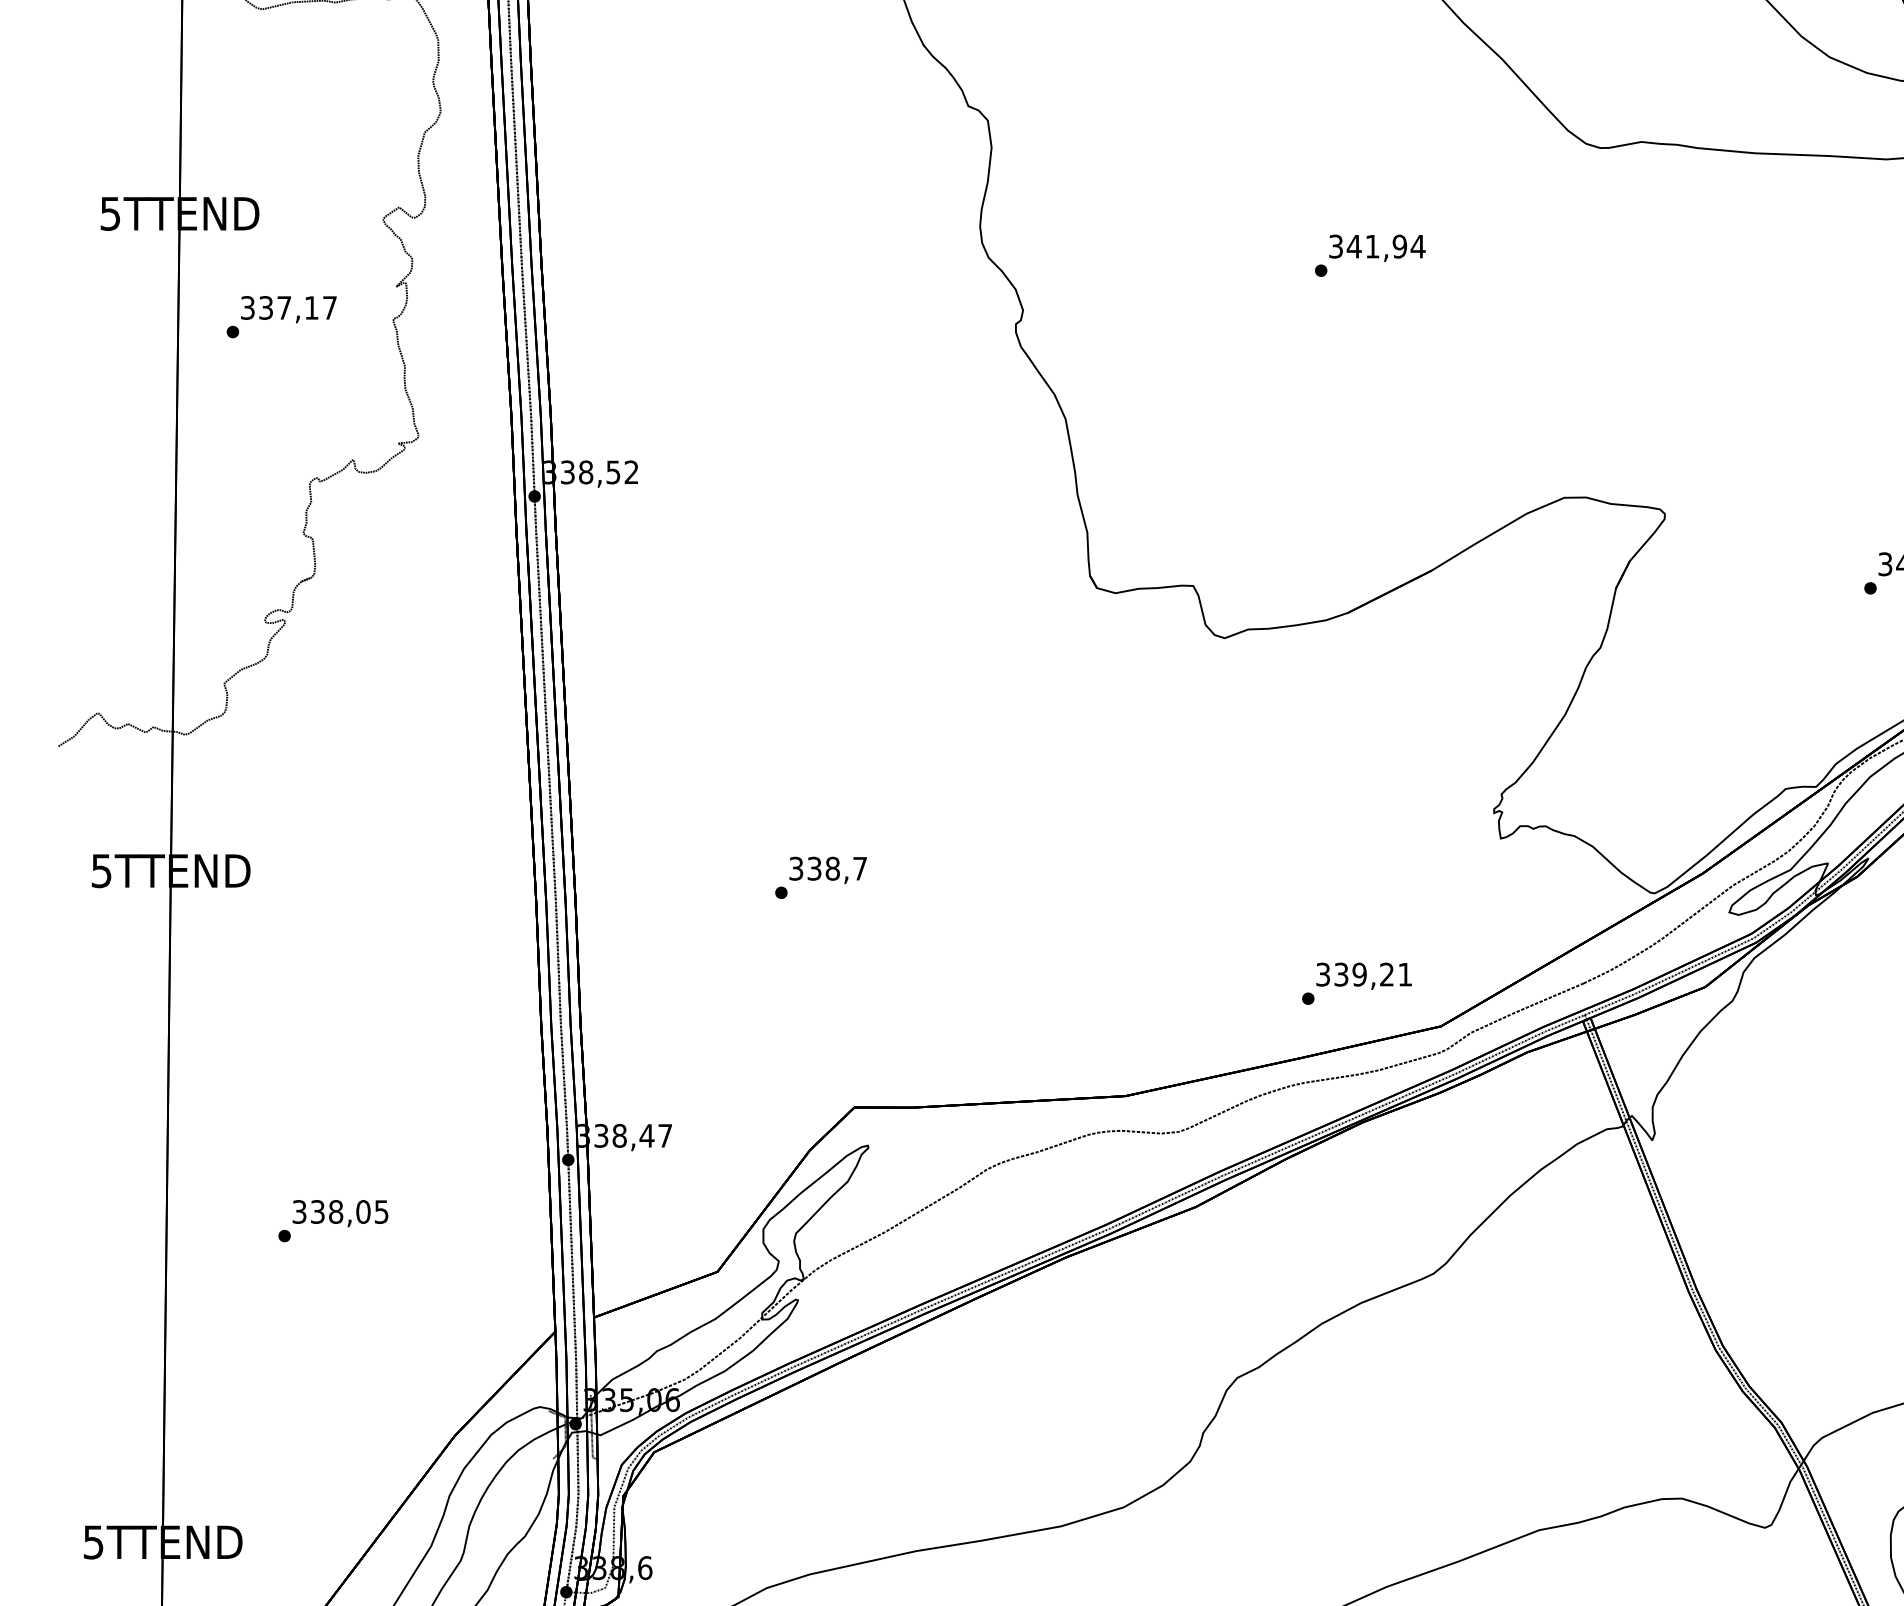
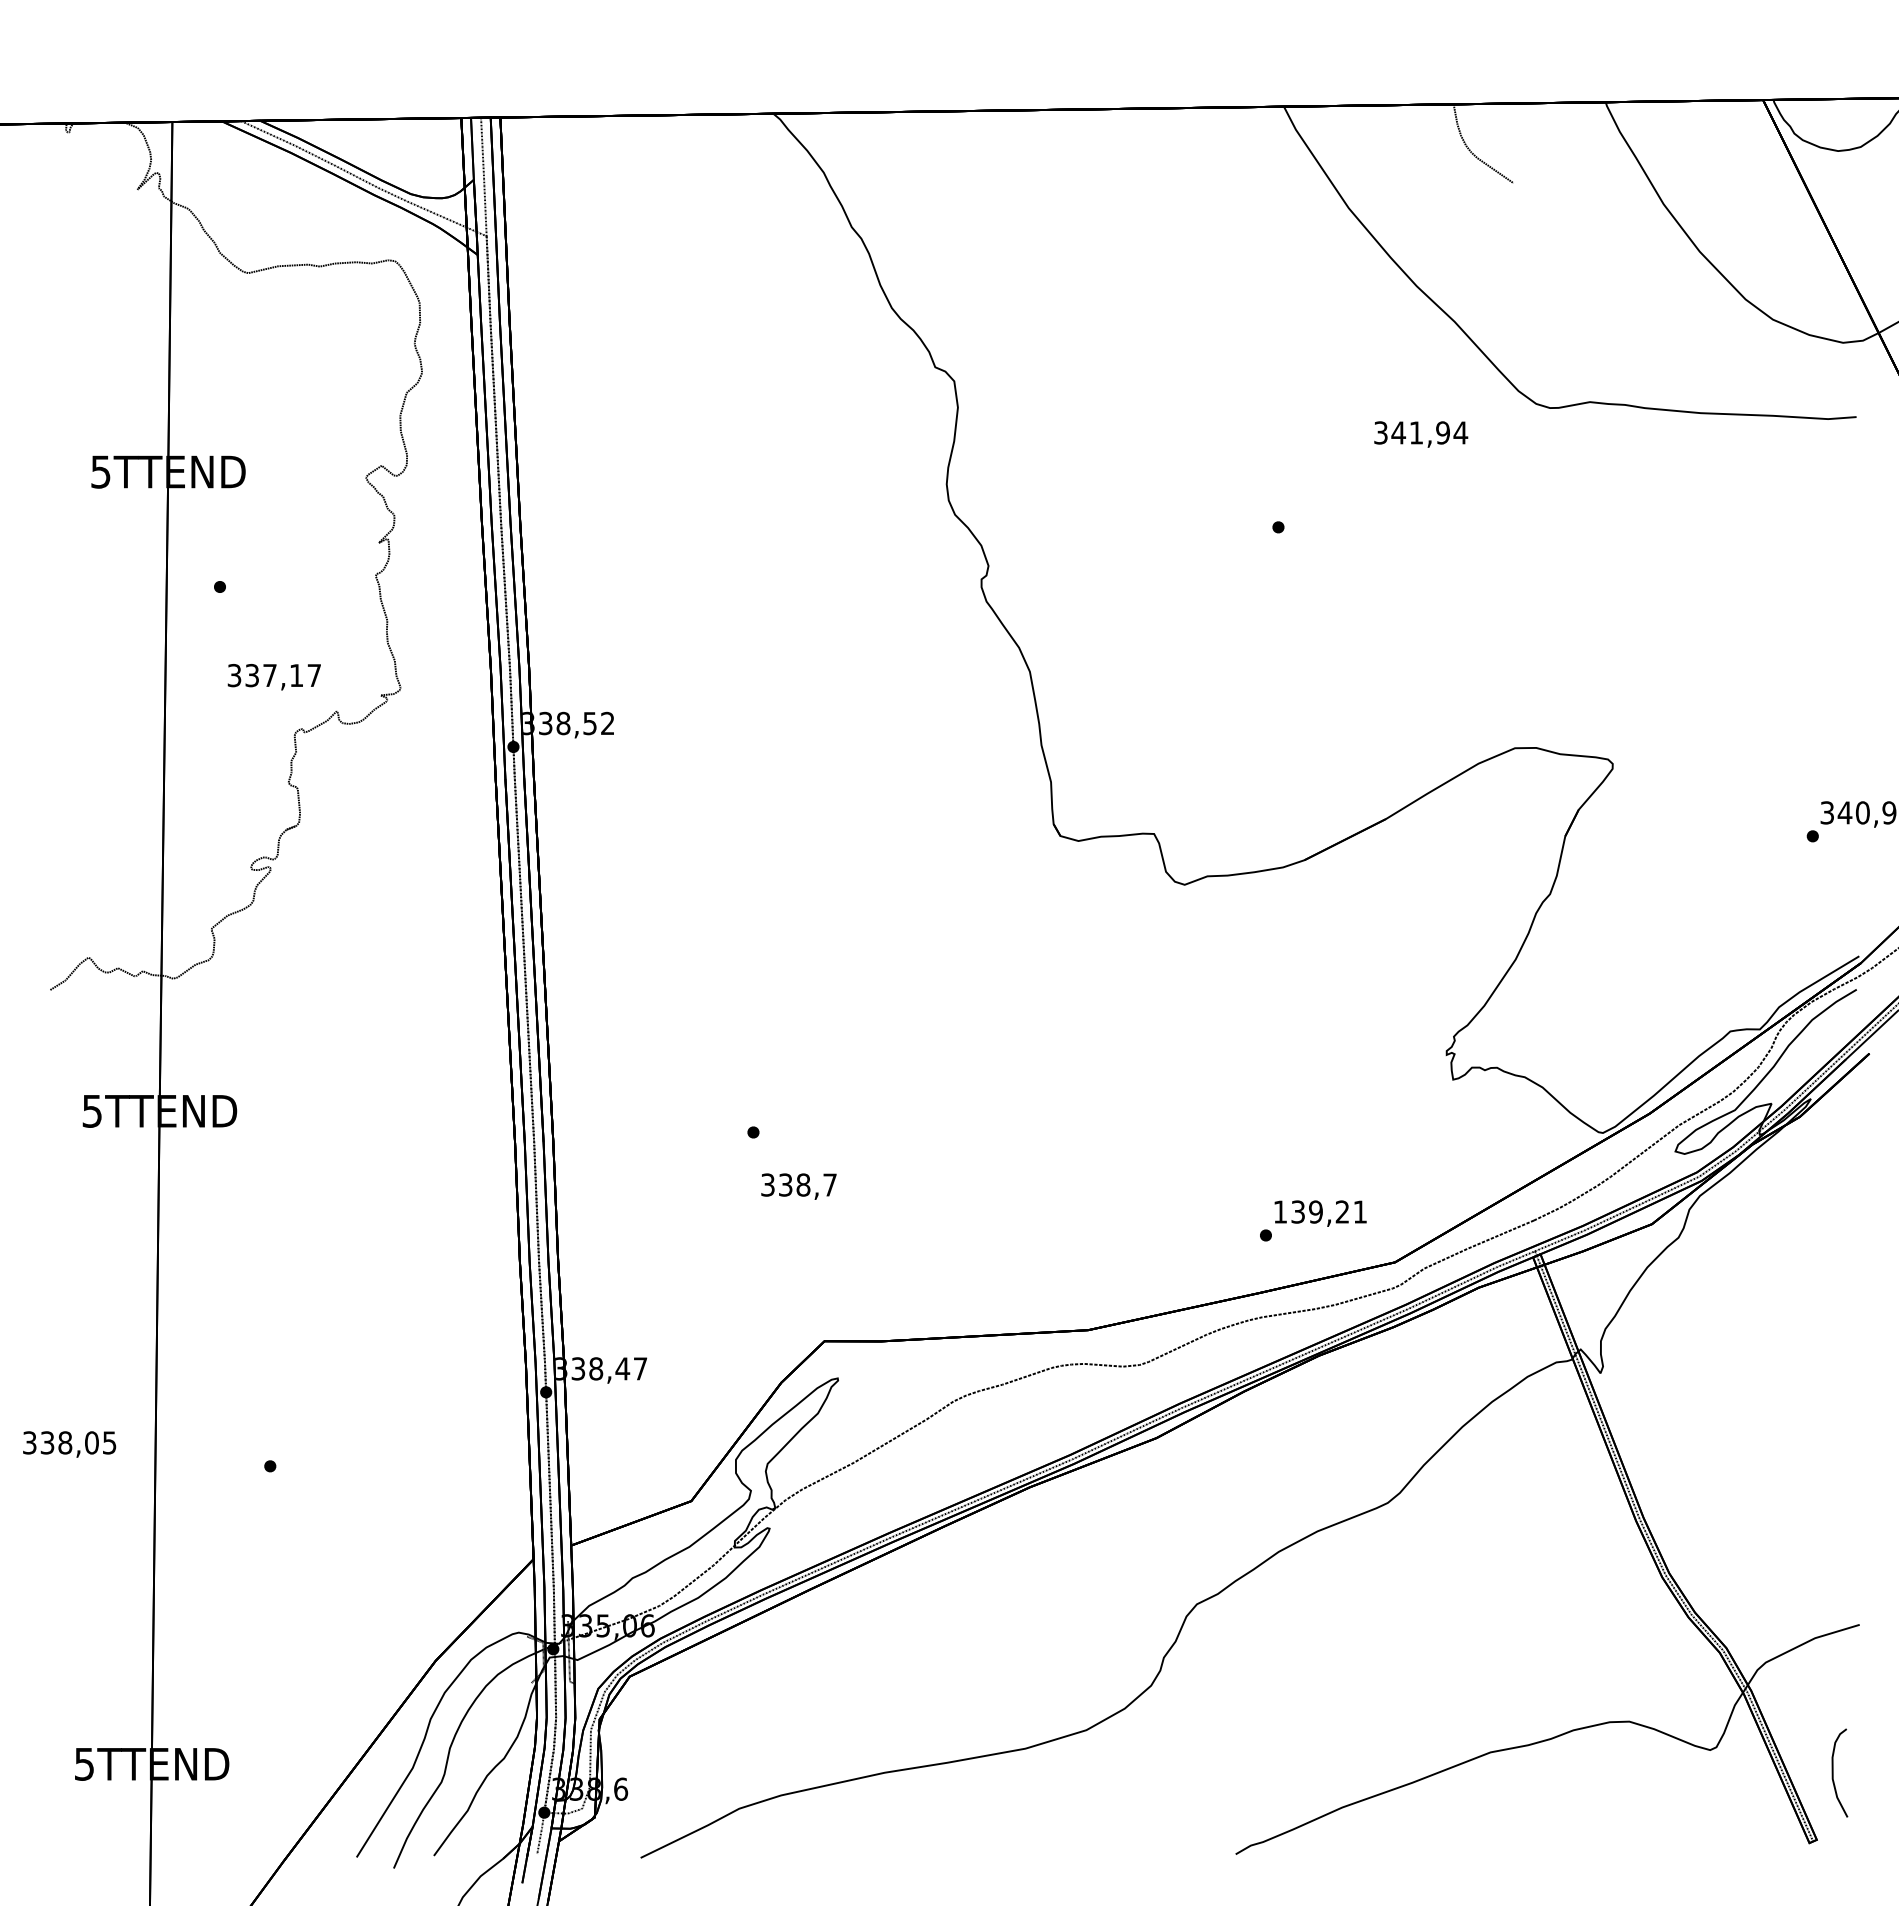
text: (1377, 248) -> (1421, 434), moved
text: (287, 309) -> (273, 677), moved
text: (827, 870) -> (798, 1186), moved
text: (1323, 974) -> (1280, 1211), 339,21 -> 139,21
text: (340, 1213) -> (69, 1444), moved

